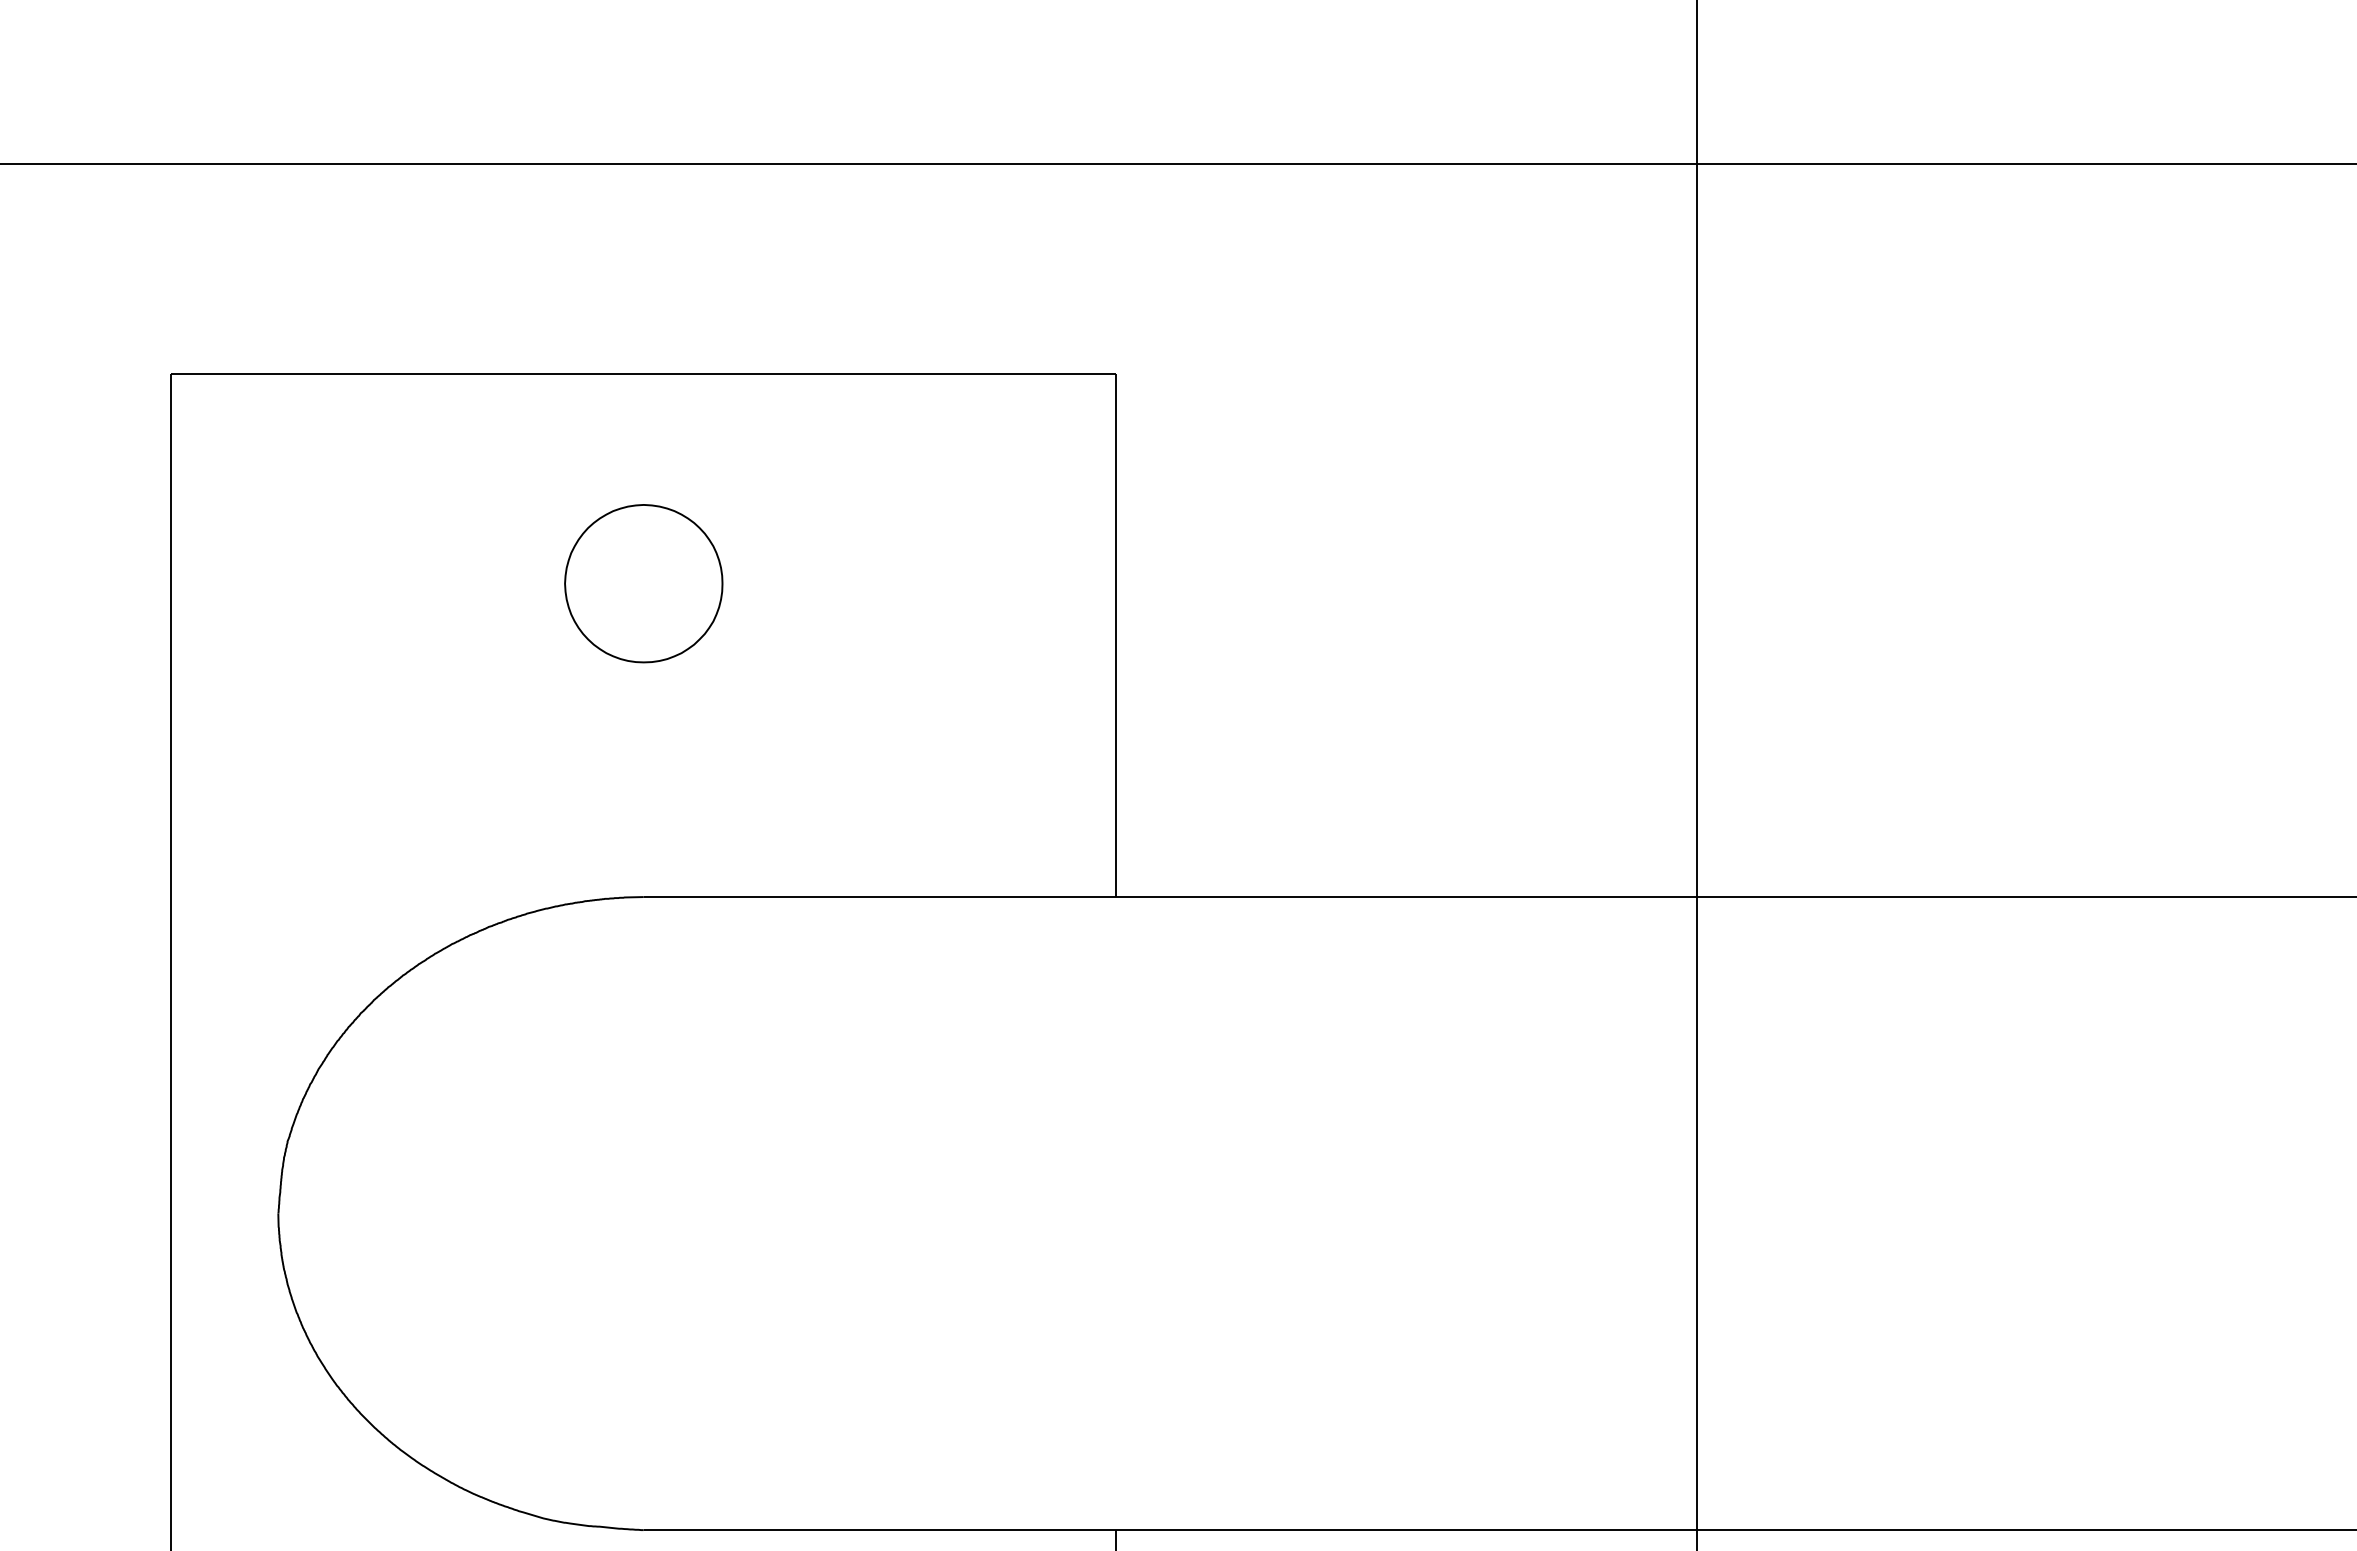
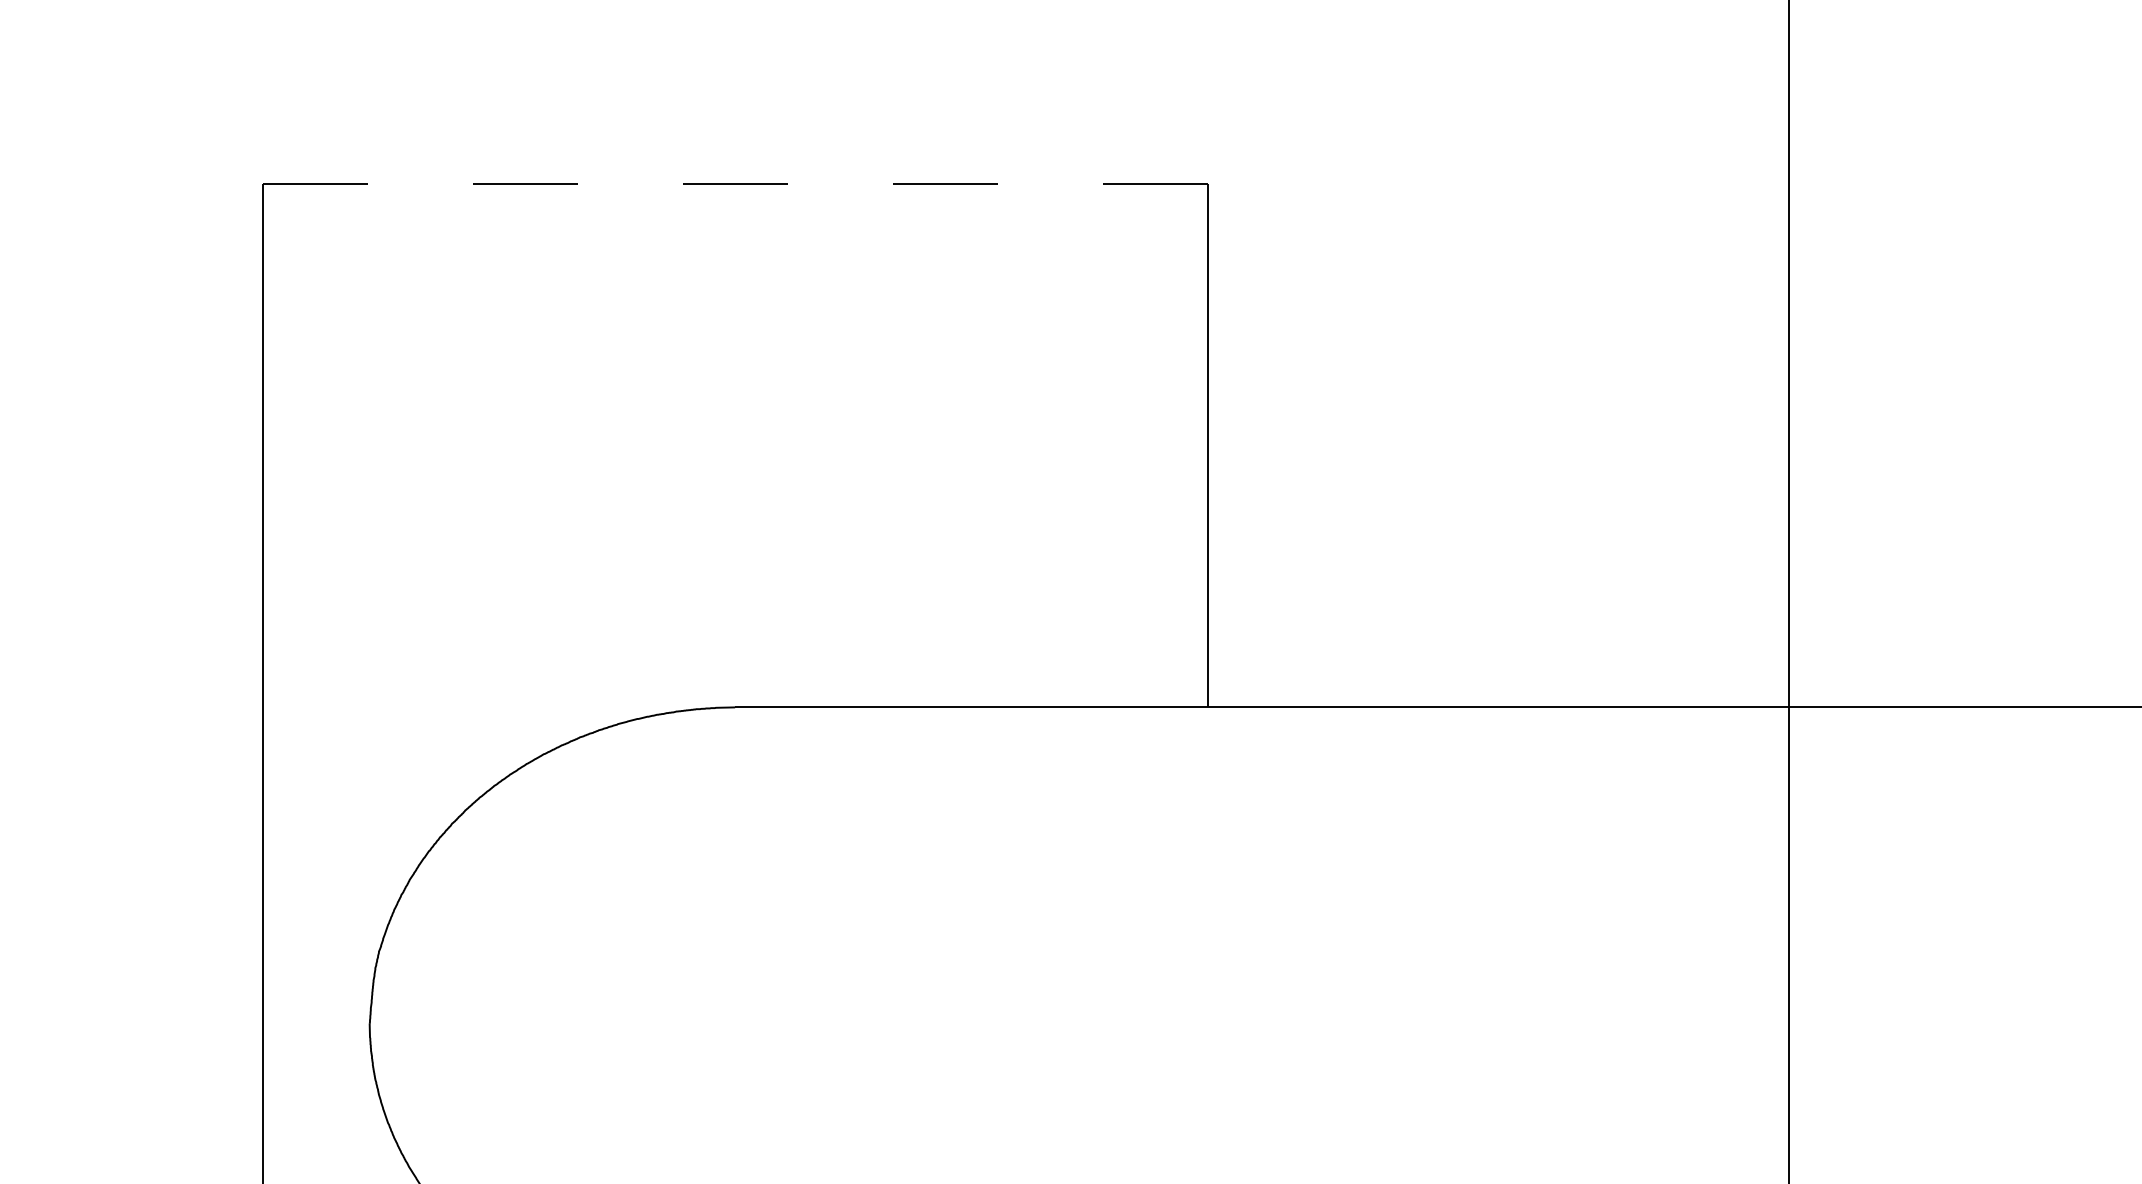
line: (644, 373) -> (735, 183), solid -> dashed
part: (643, 583) -> (734, 393), removed

